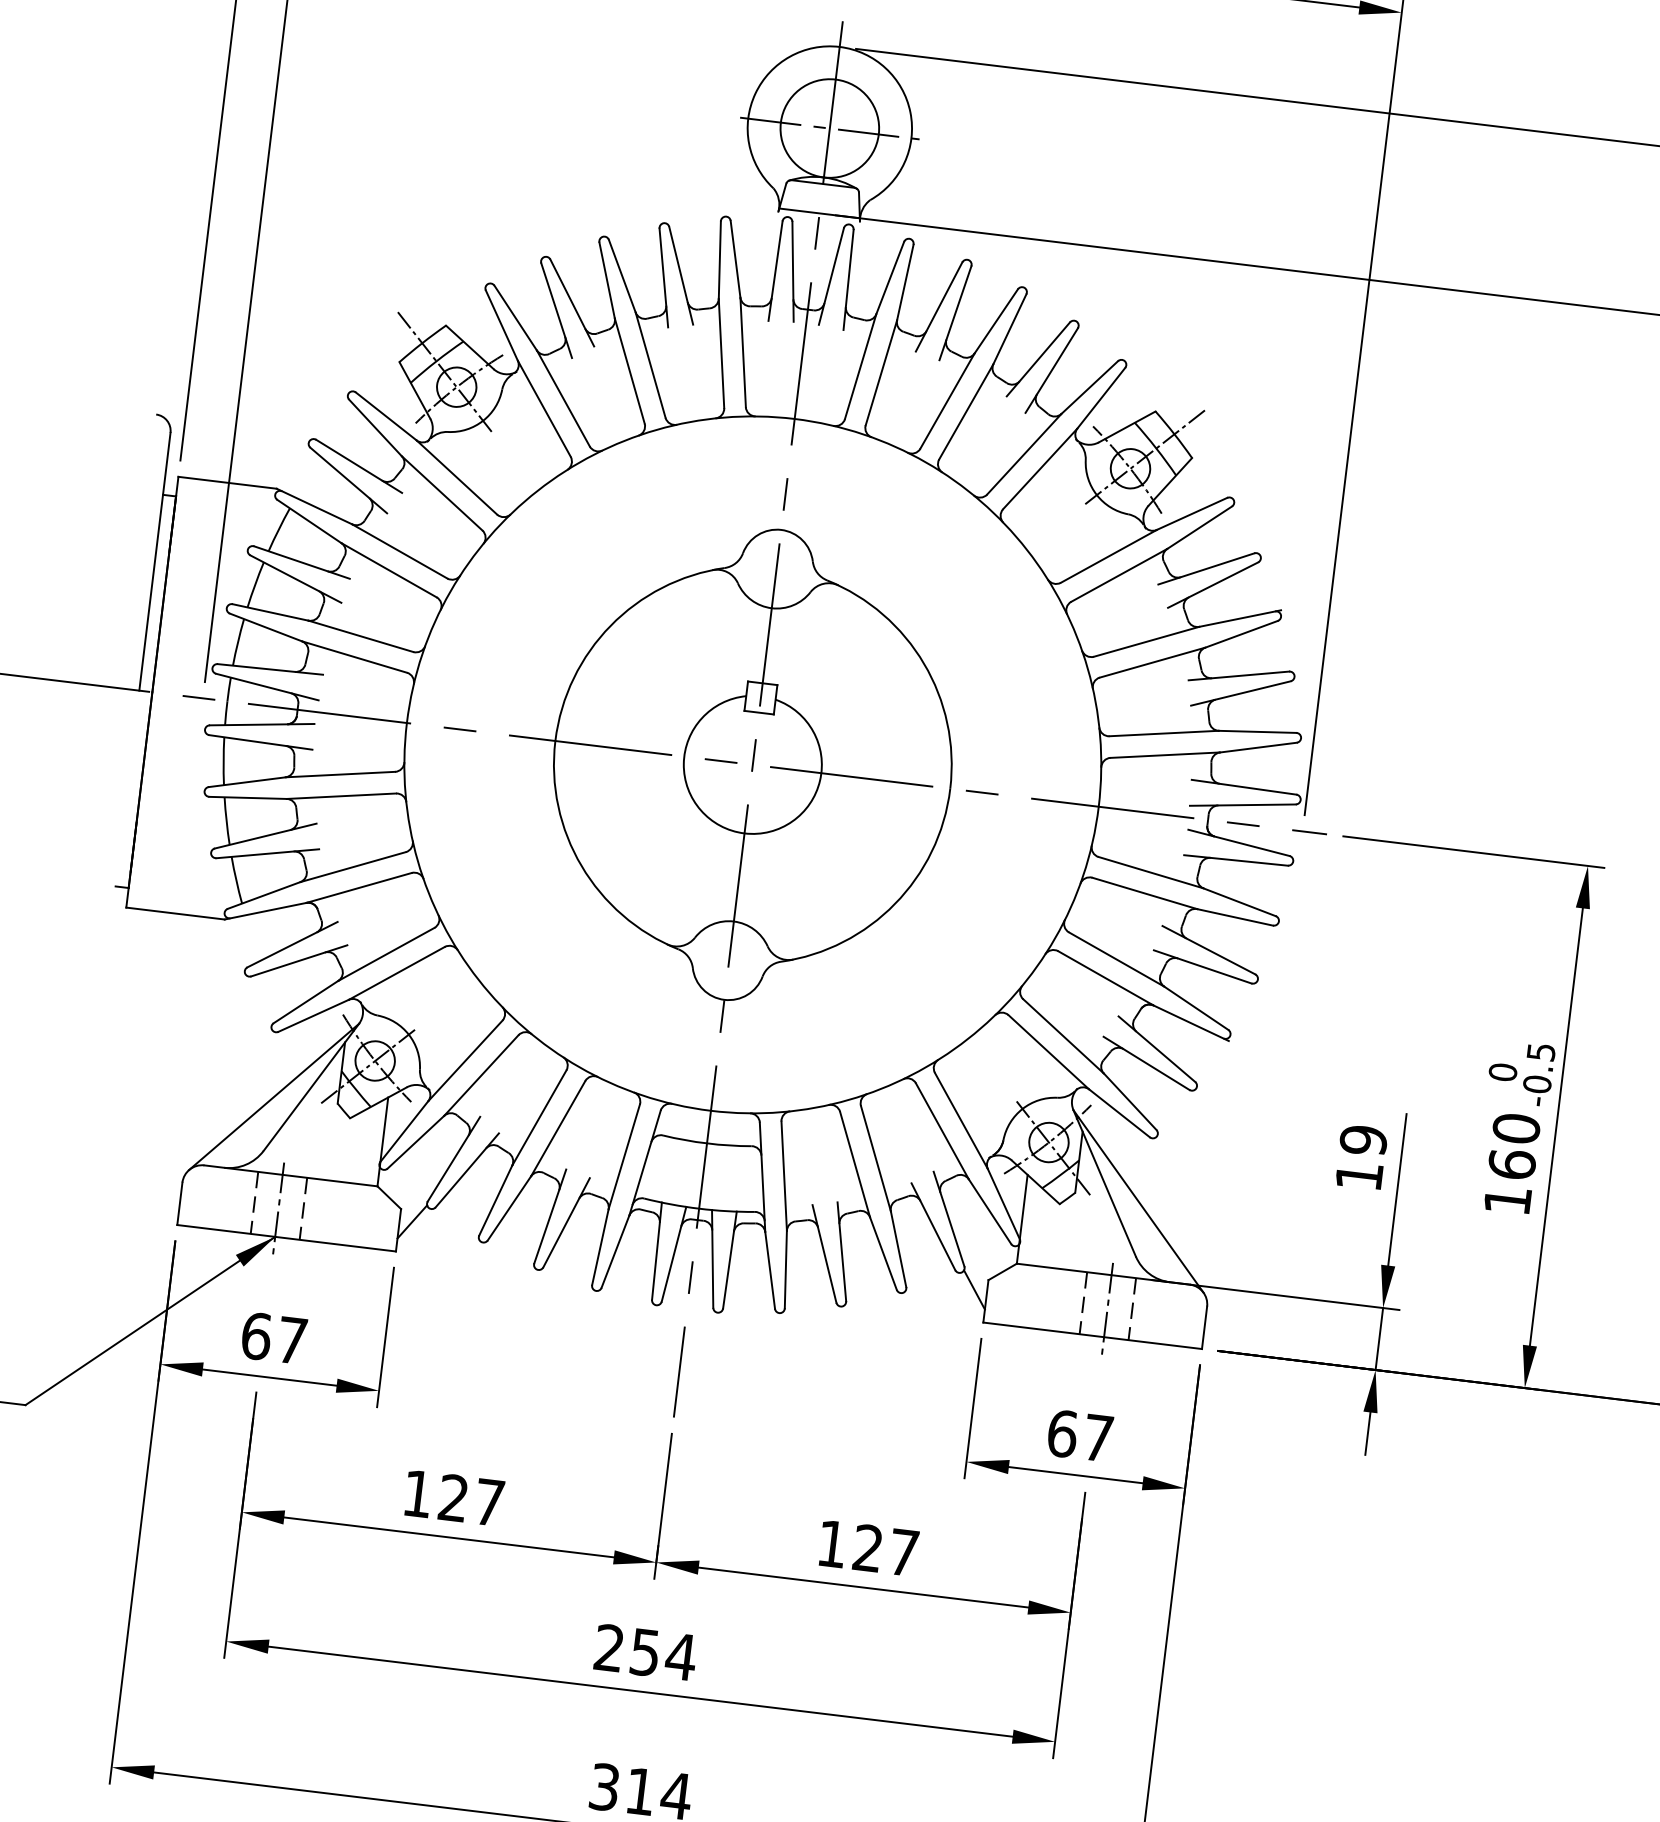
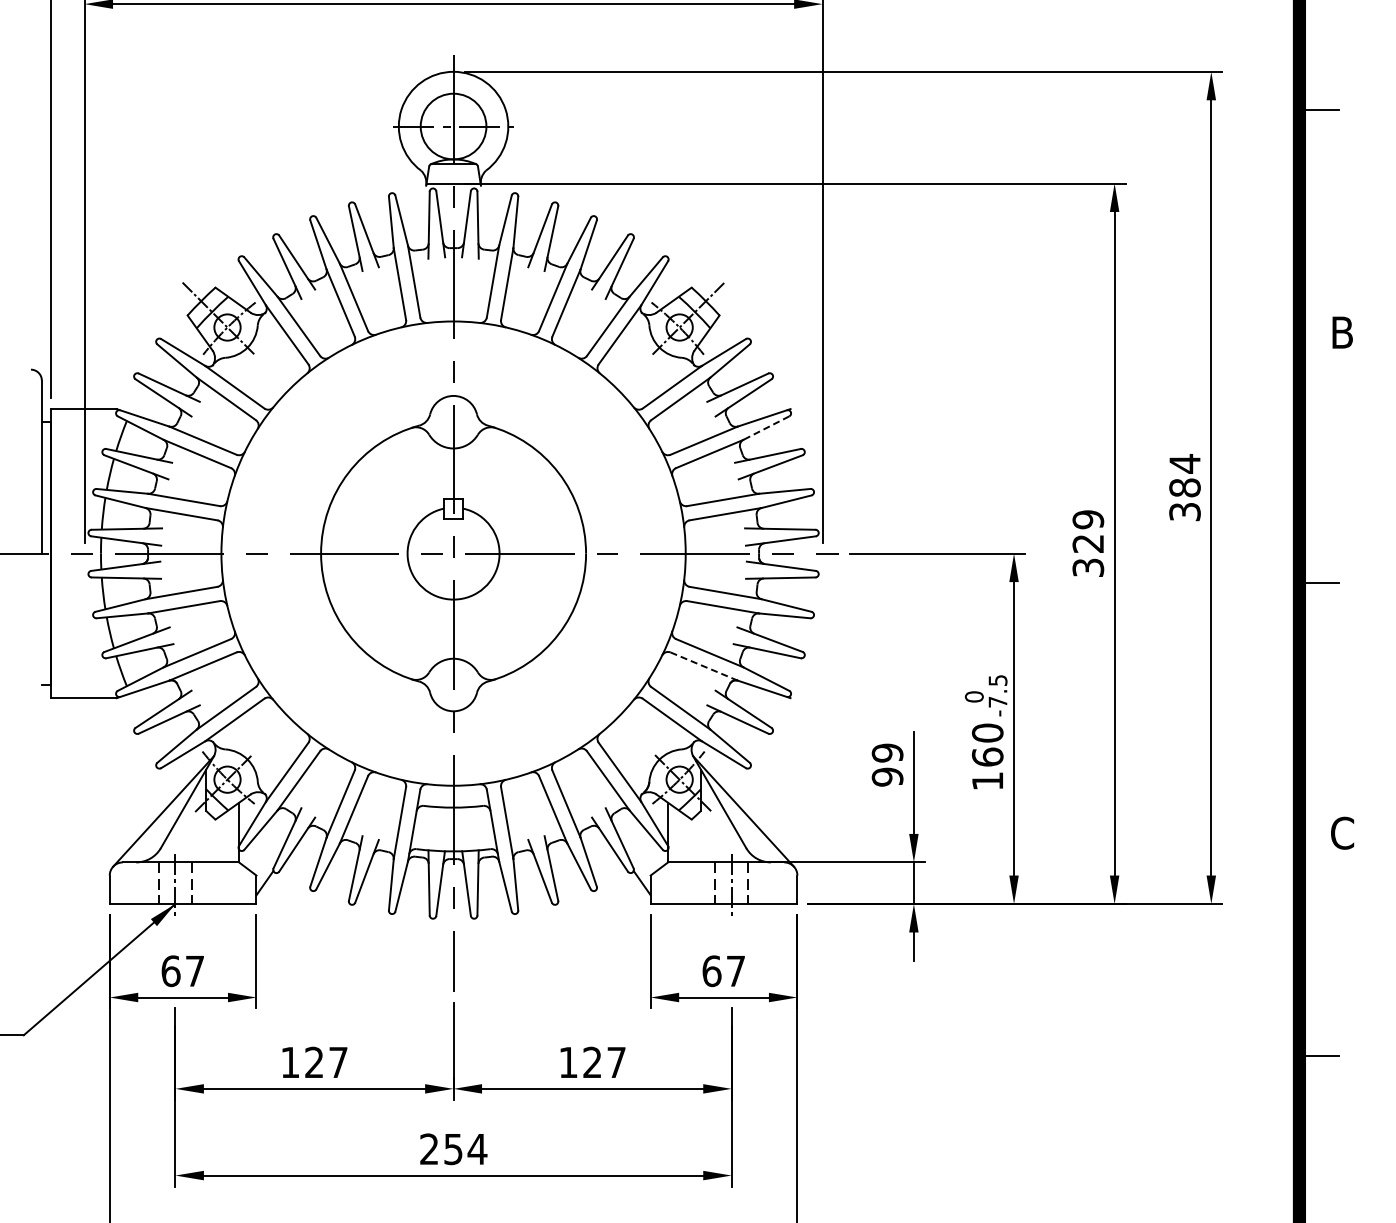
line: (1241, 634) -> (766, 428), solid -> dashed
line: (1106, 978) -> (704, 666), solid -> dashed
text: (1536, 1083) -> (997, 701), -0.5 -> -7.5
text: (1359, 1175) -> (887, 776), 19 -> 99

